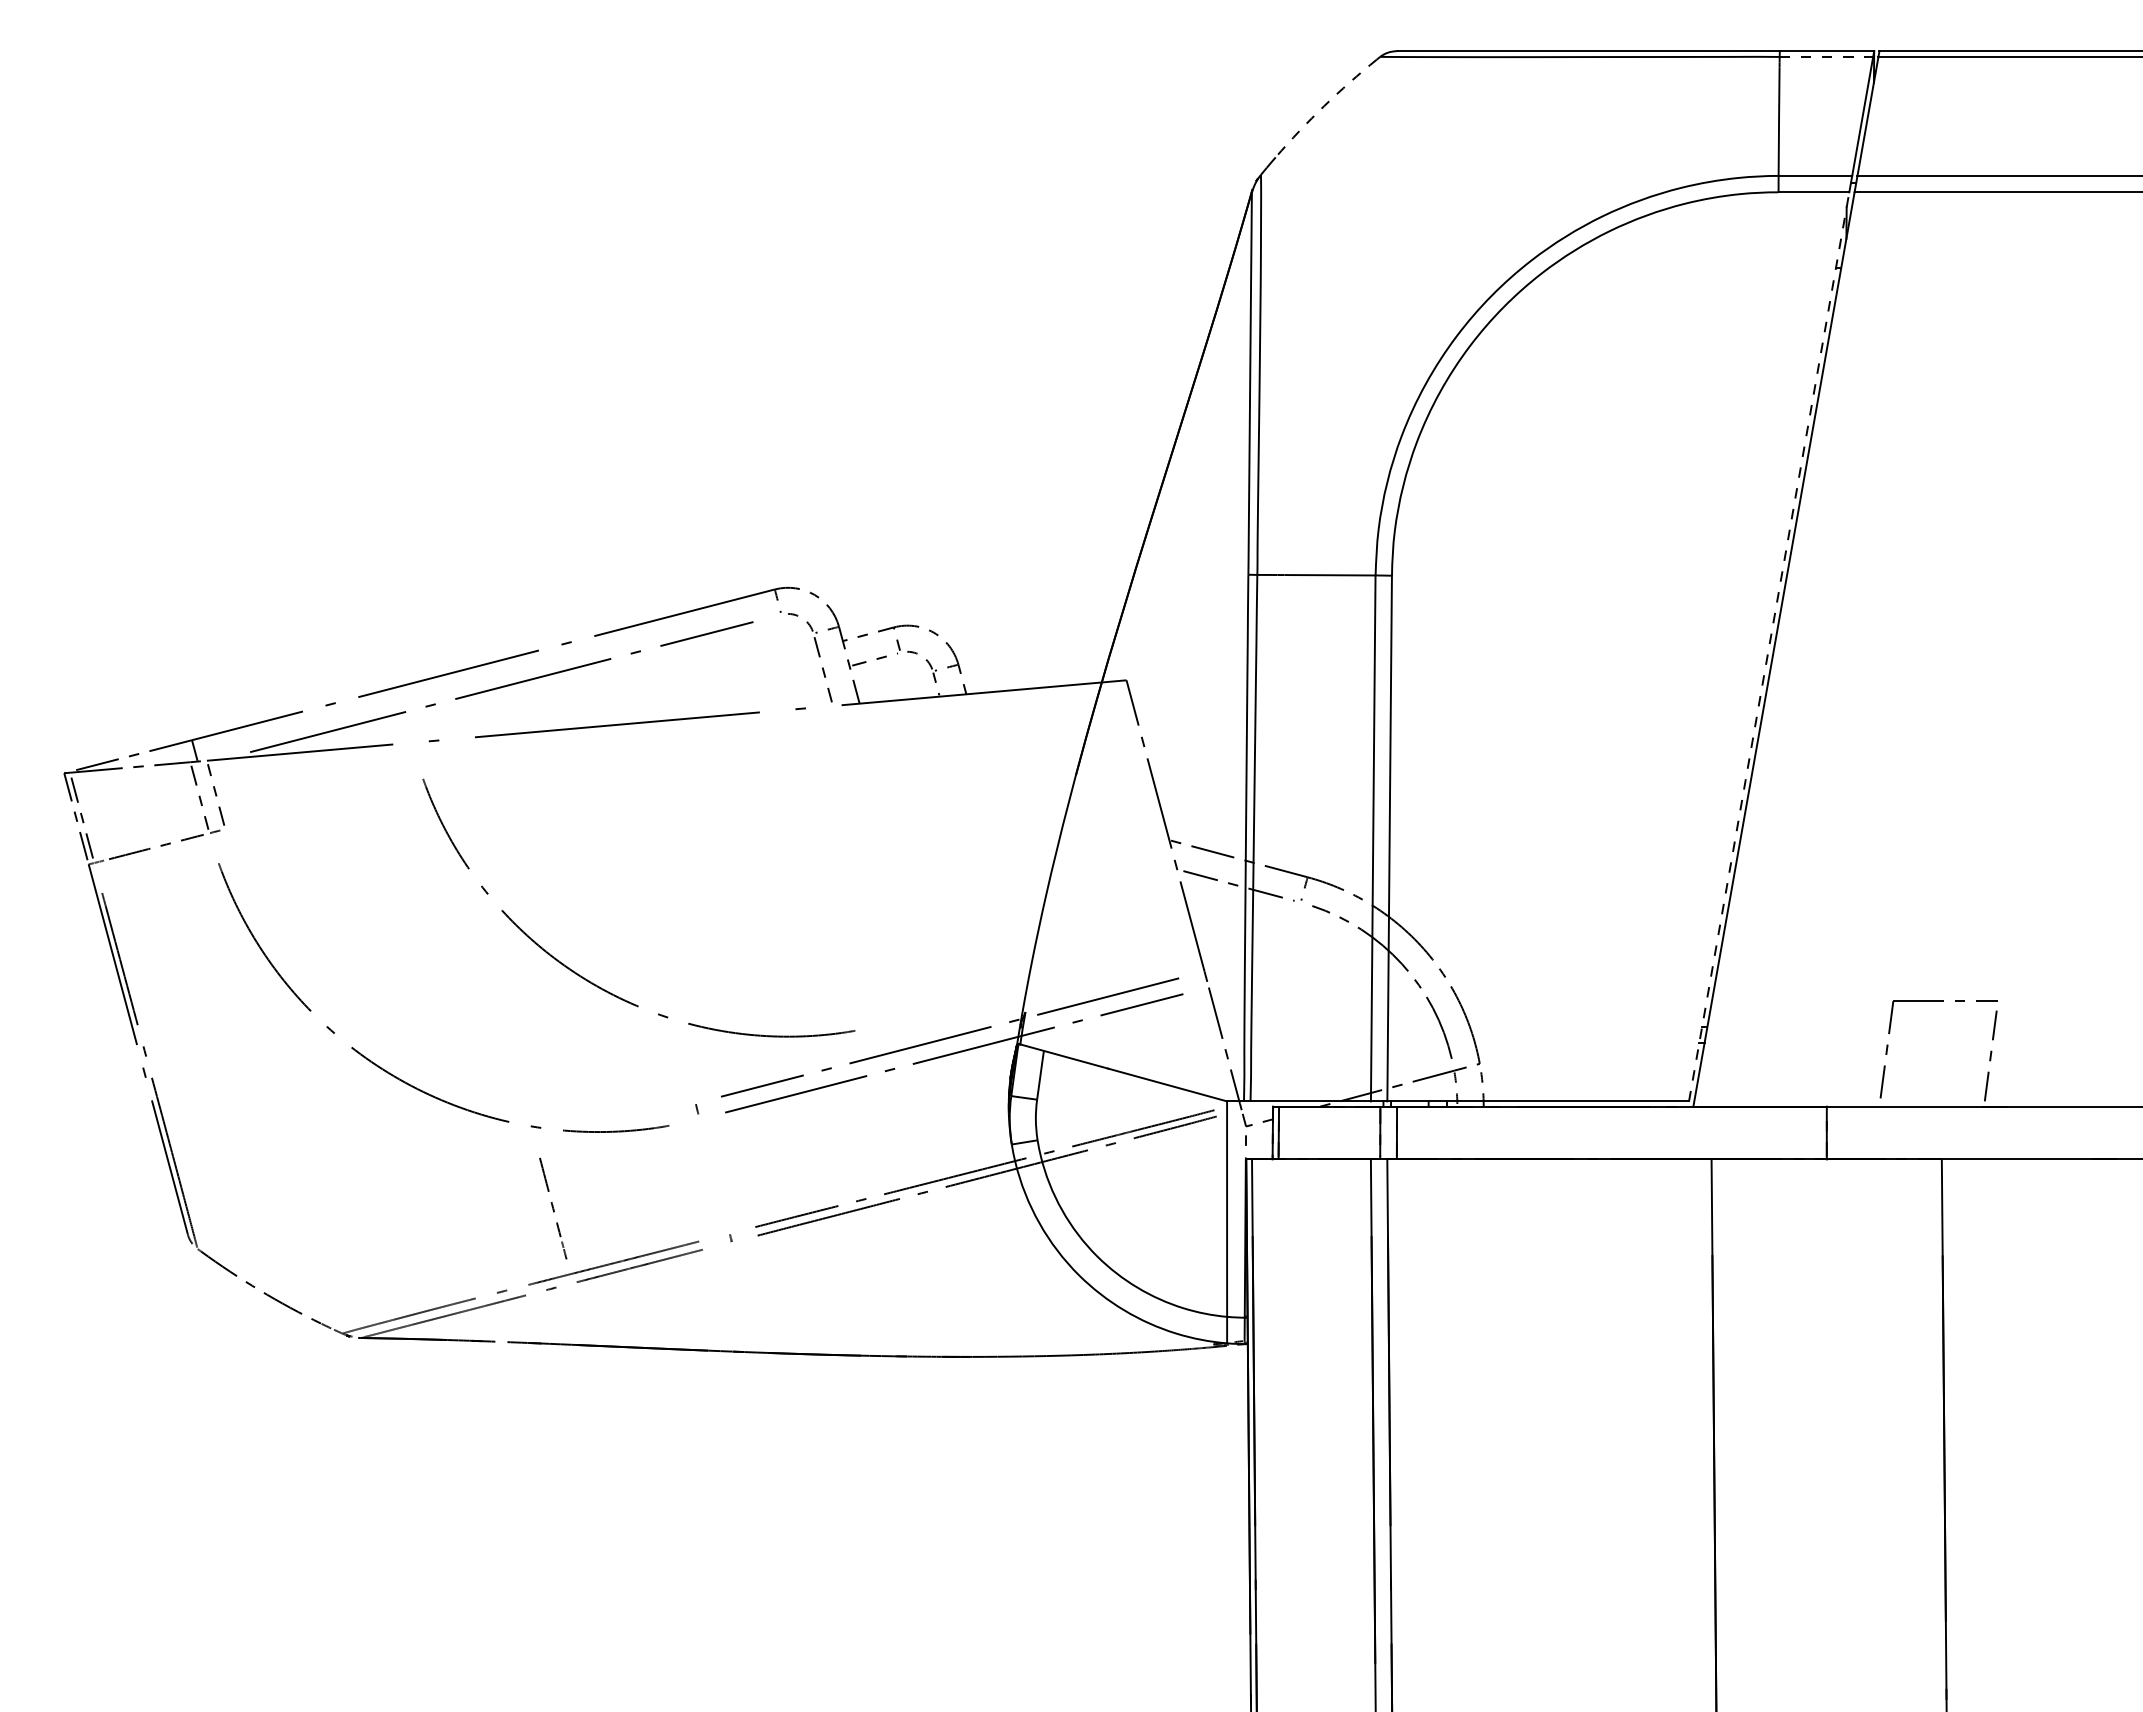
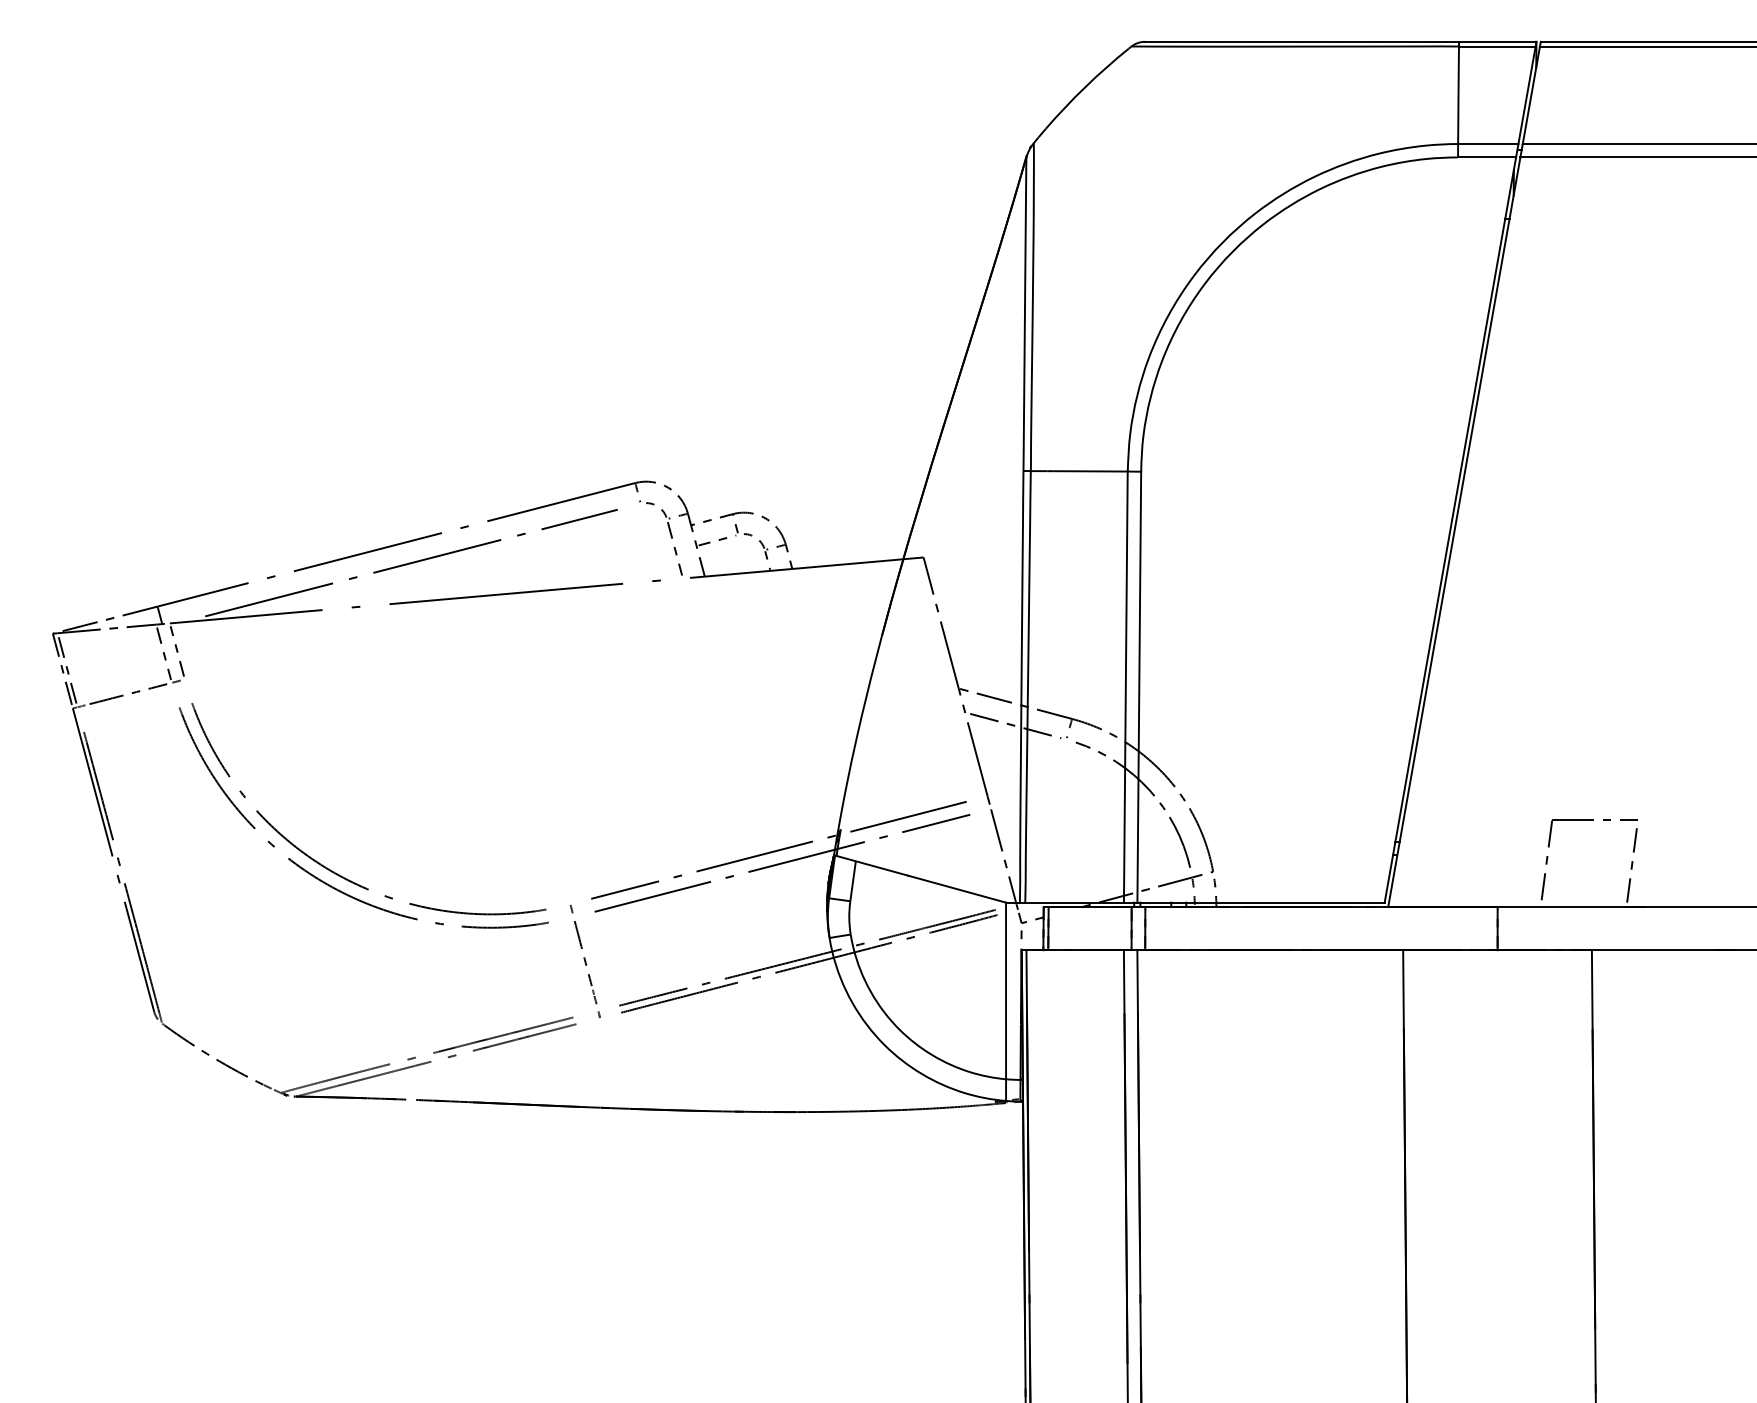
line: (1826, 57) -> (1497, 46), dashed -> solid
arc: (1324, 106) -> (1085, 87), dashed -> solid
line: (1769, 646) -> (1450, 529), dashed -> solid
curve: (596, 984) -> (334, 871), moved
part: (553, 1208) -> (585, 962), moved

